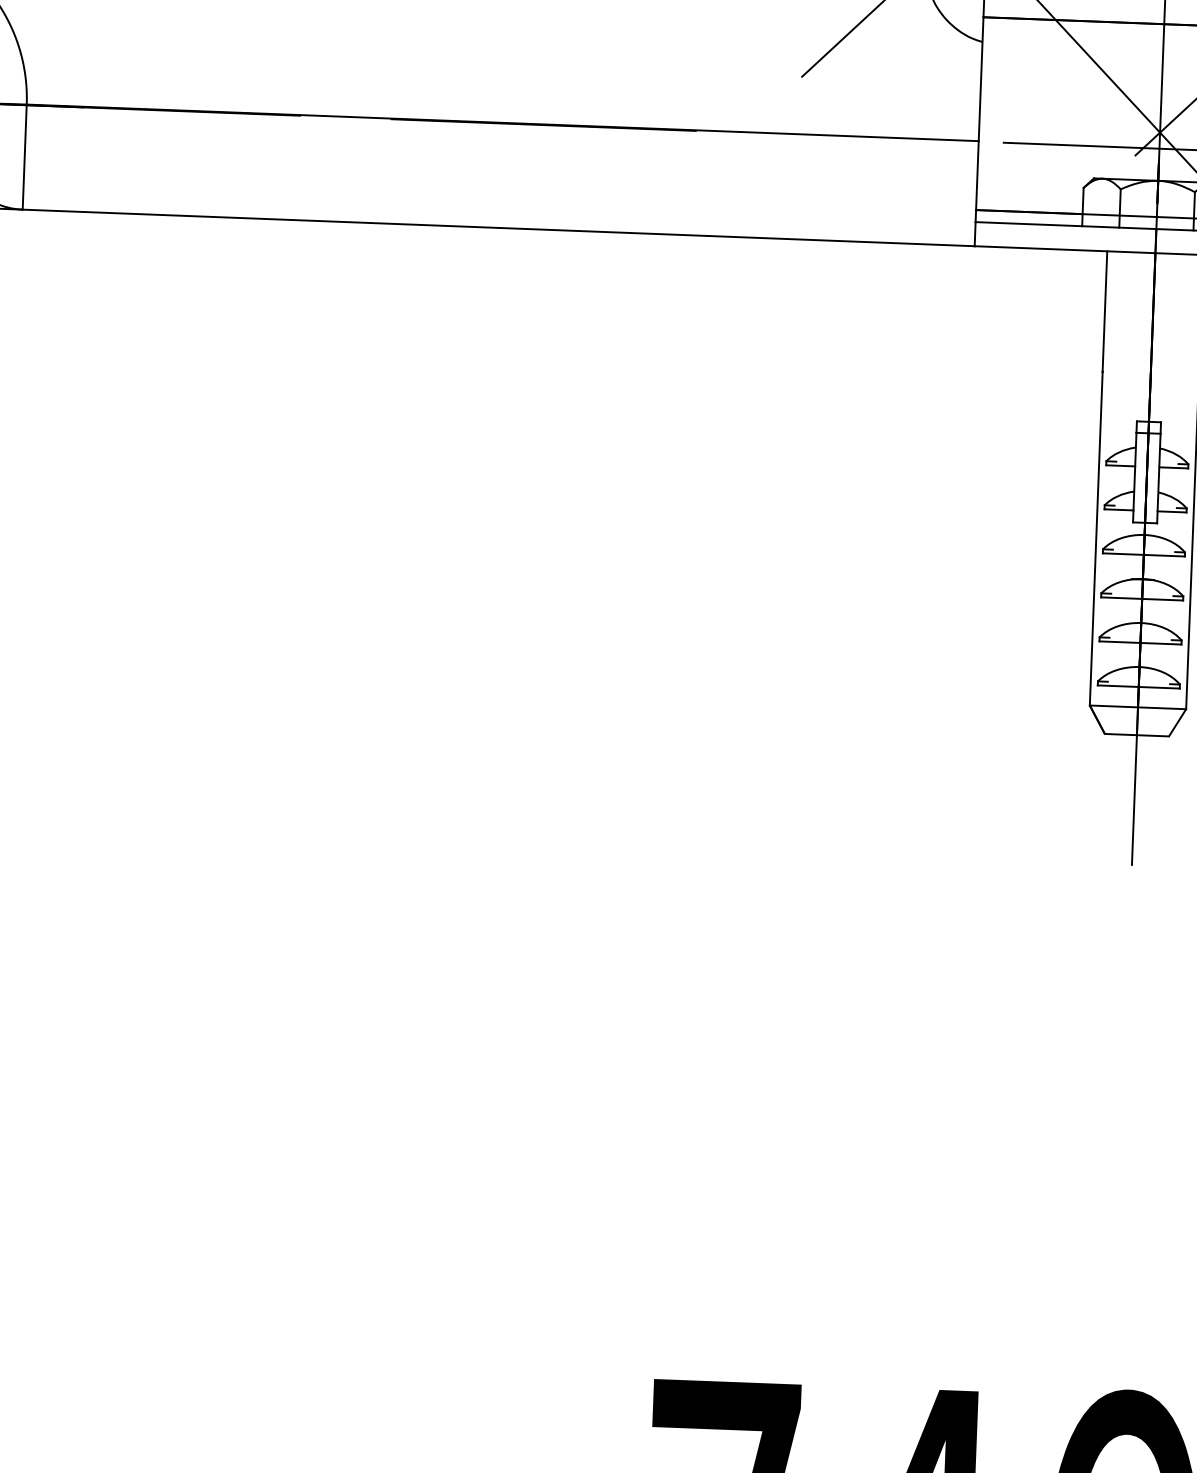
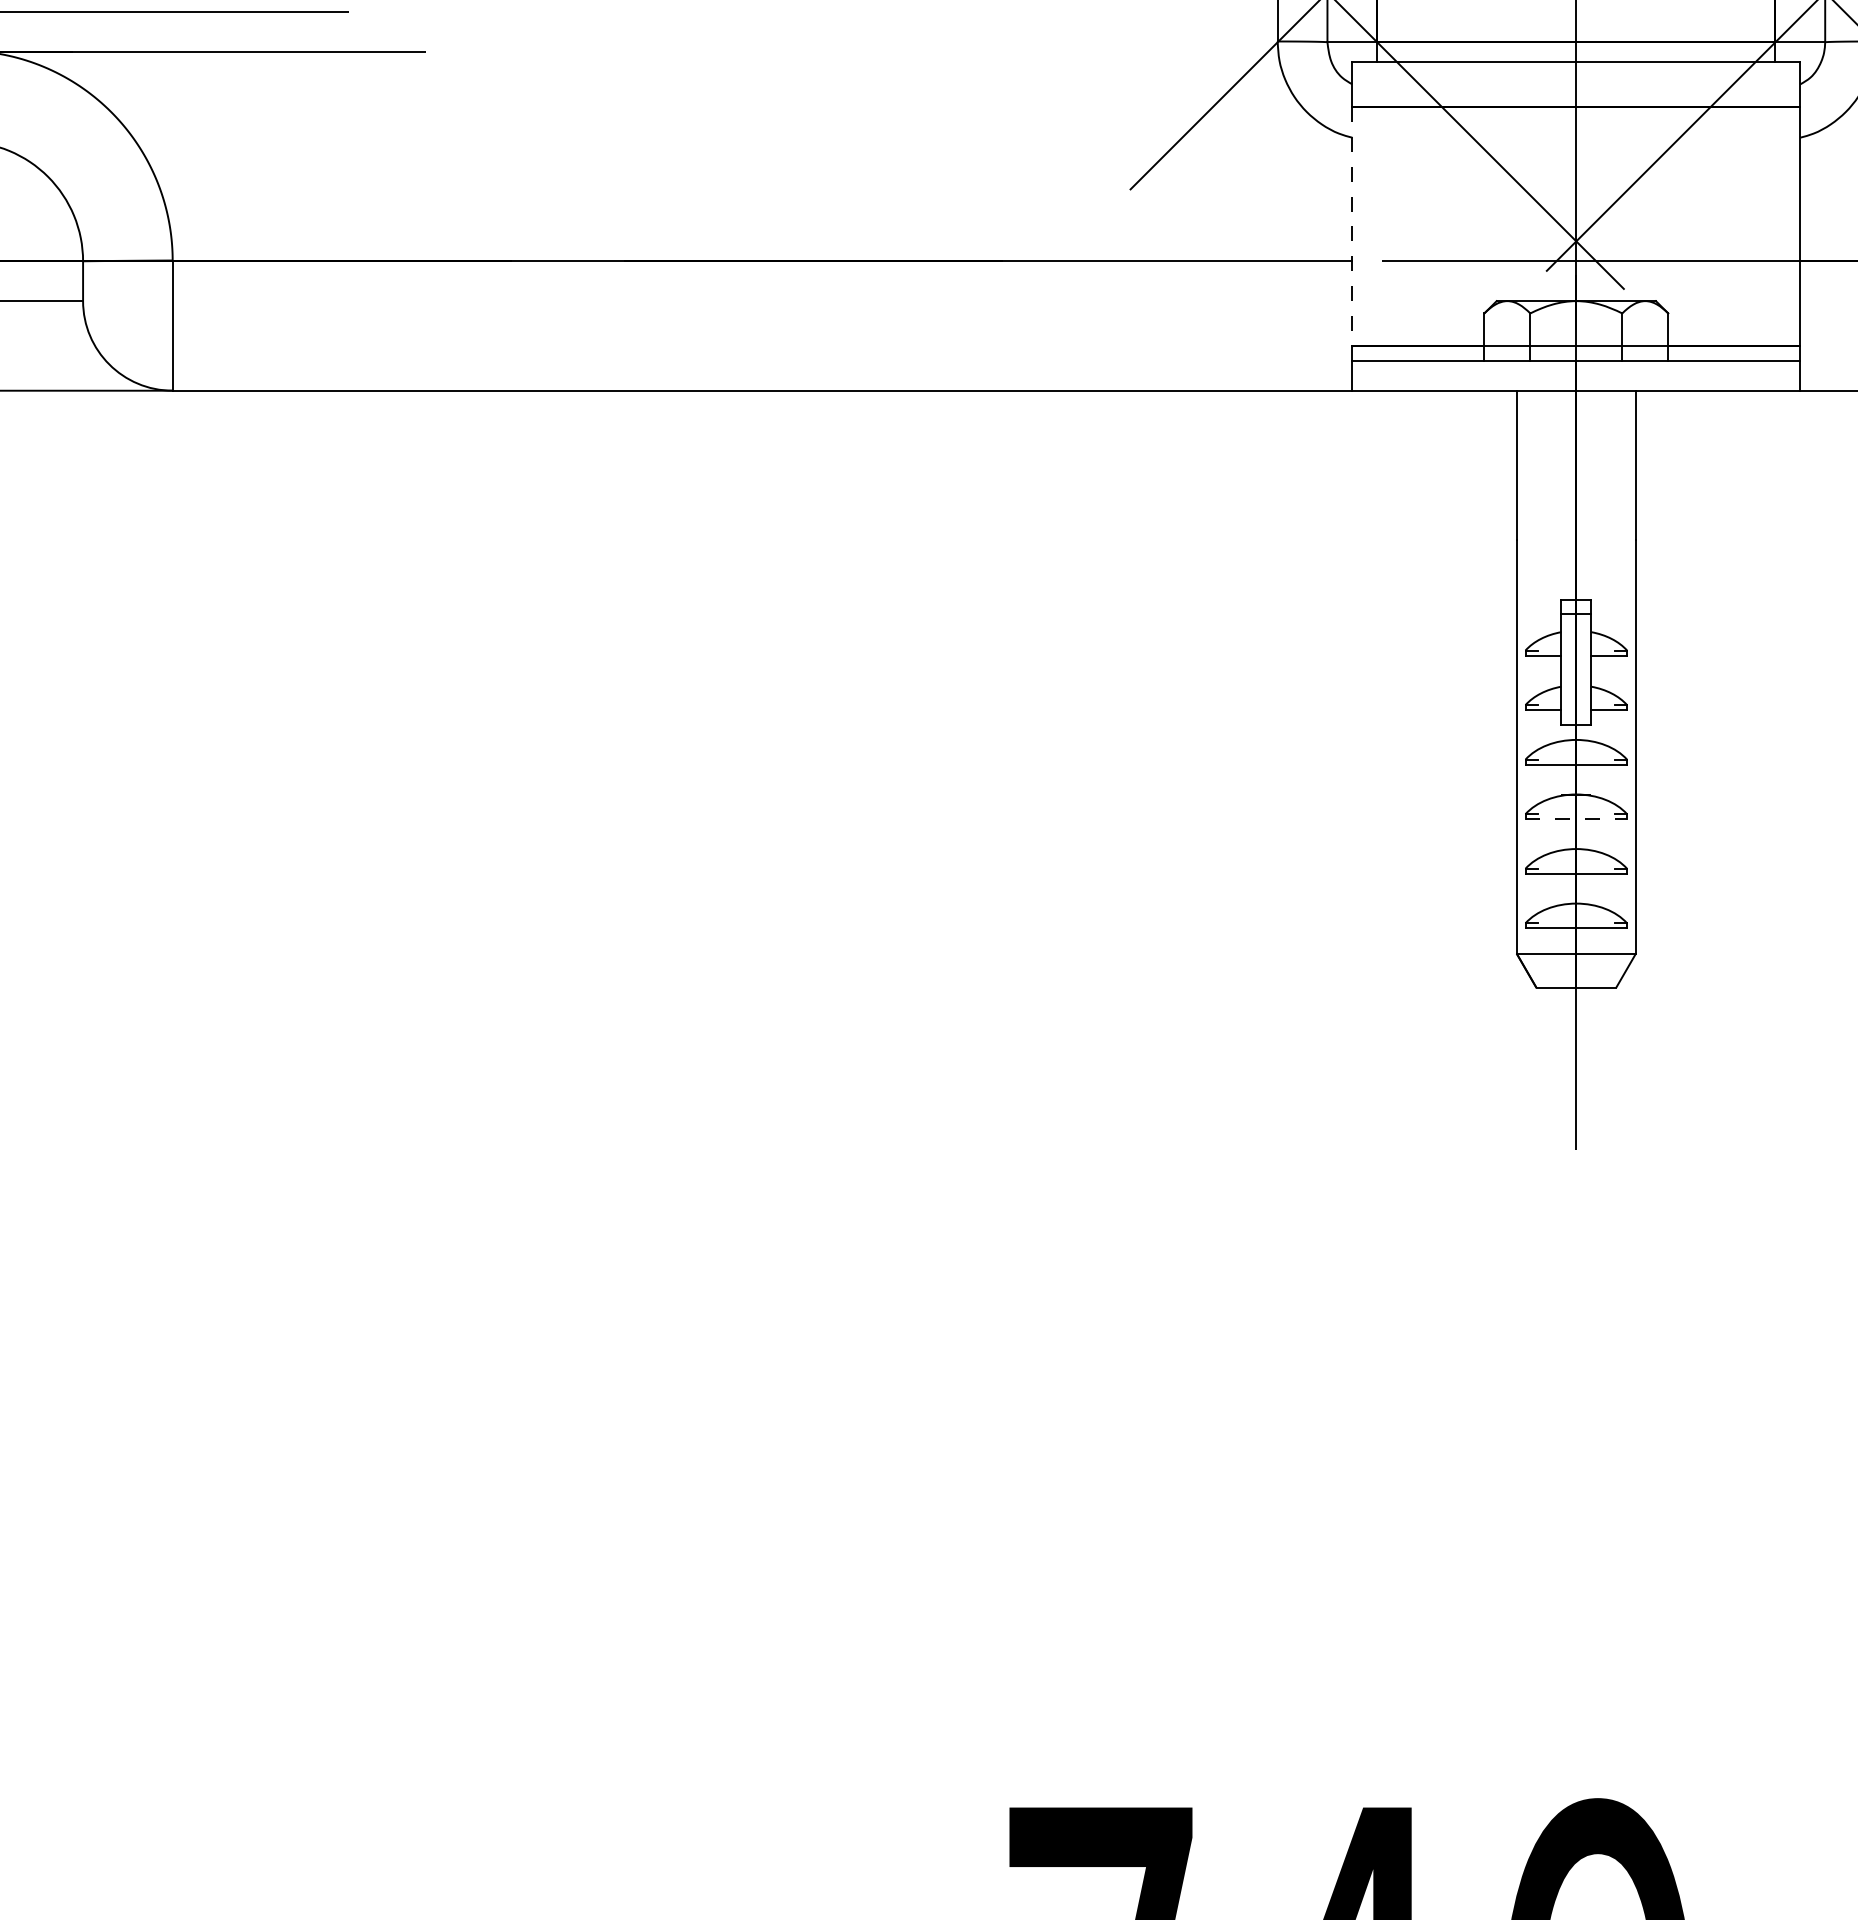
line: (979, 113) -> (1352, 226), solid -> dashed
line: (1142, 599) -> (1576, 819), solid -> dashed

